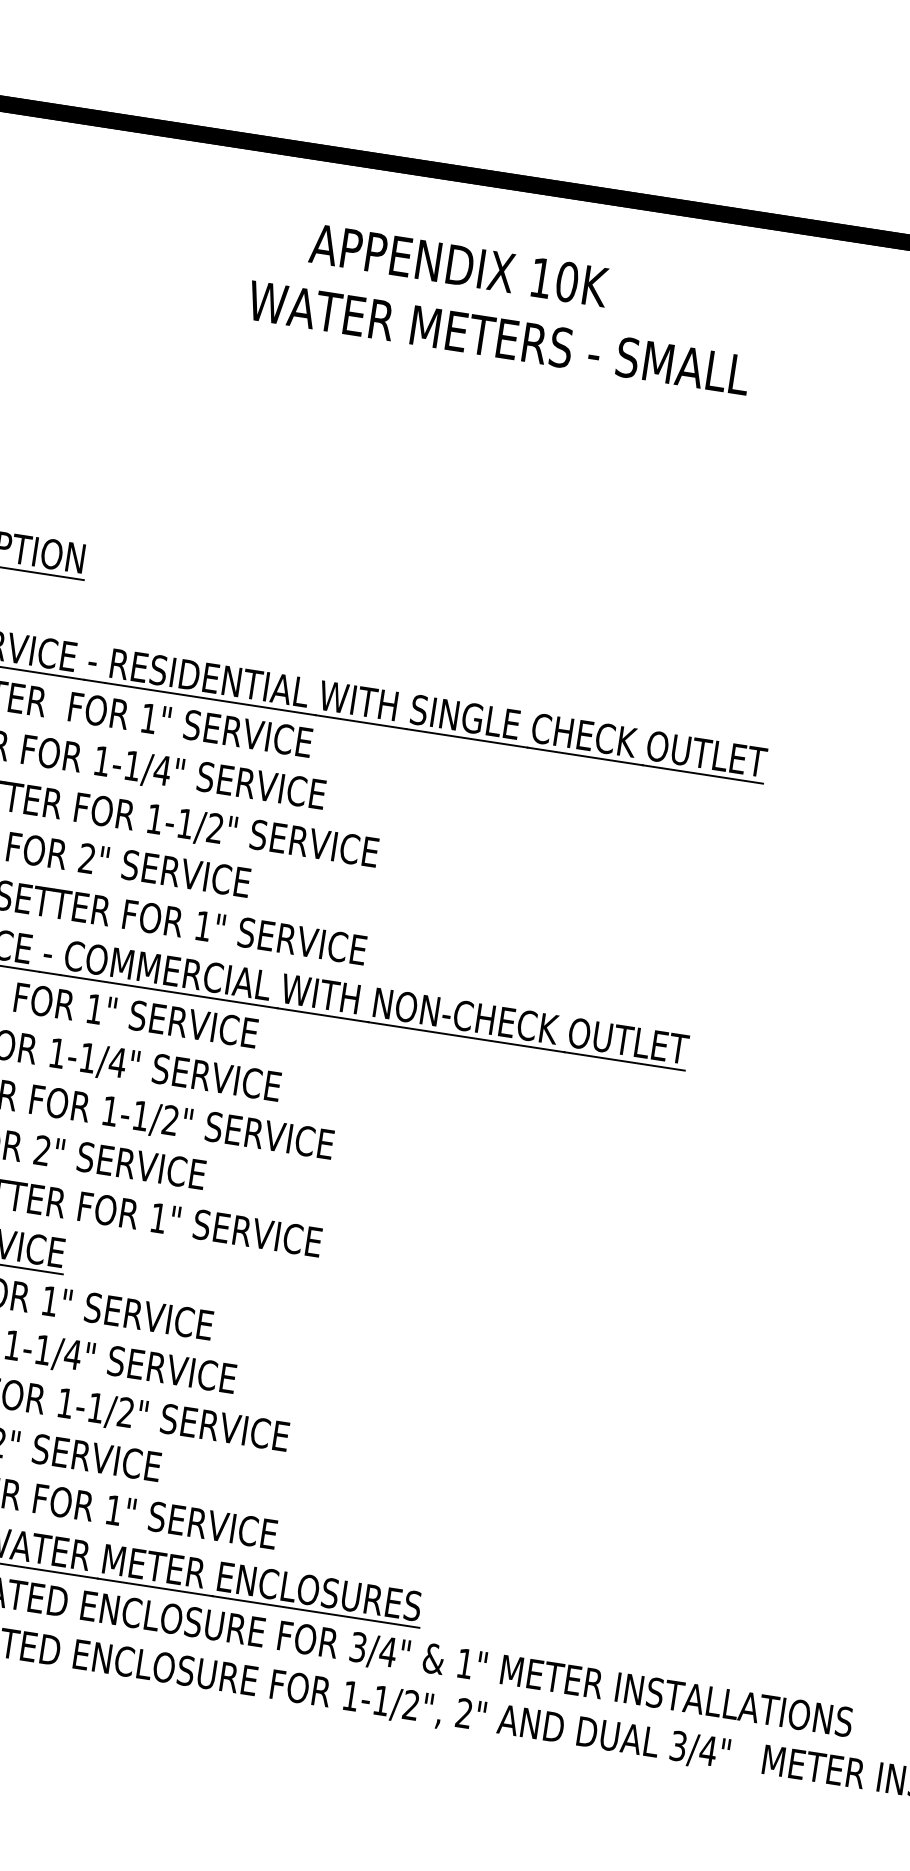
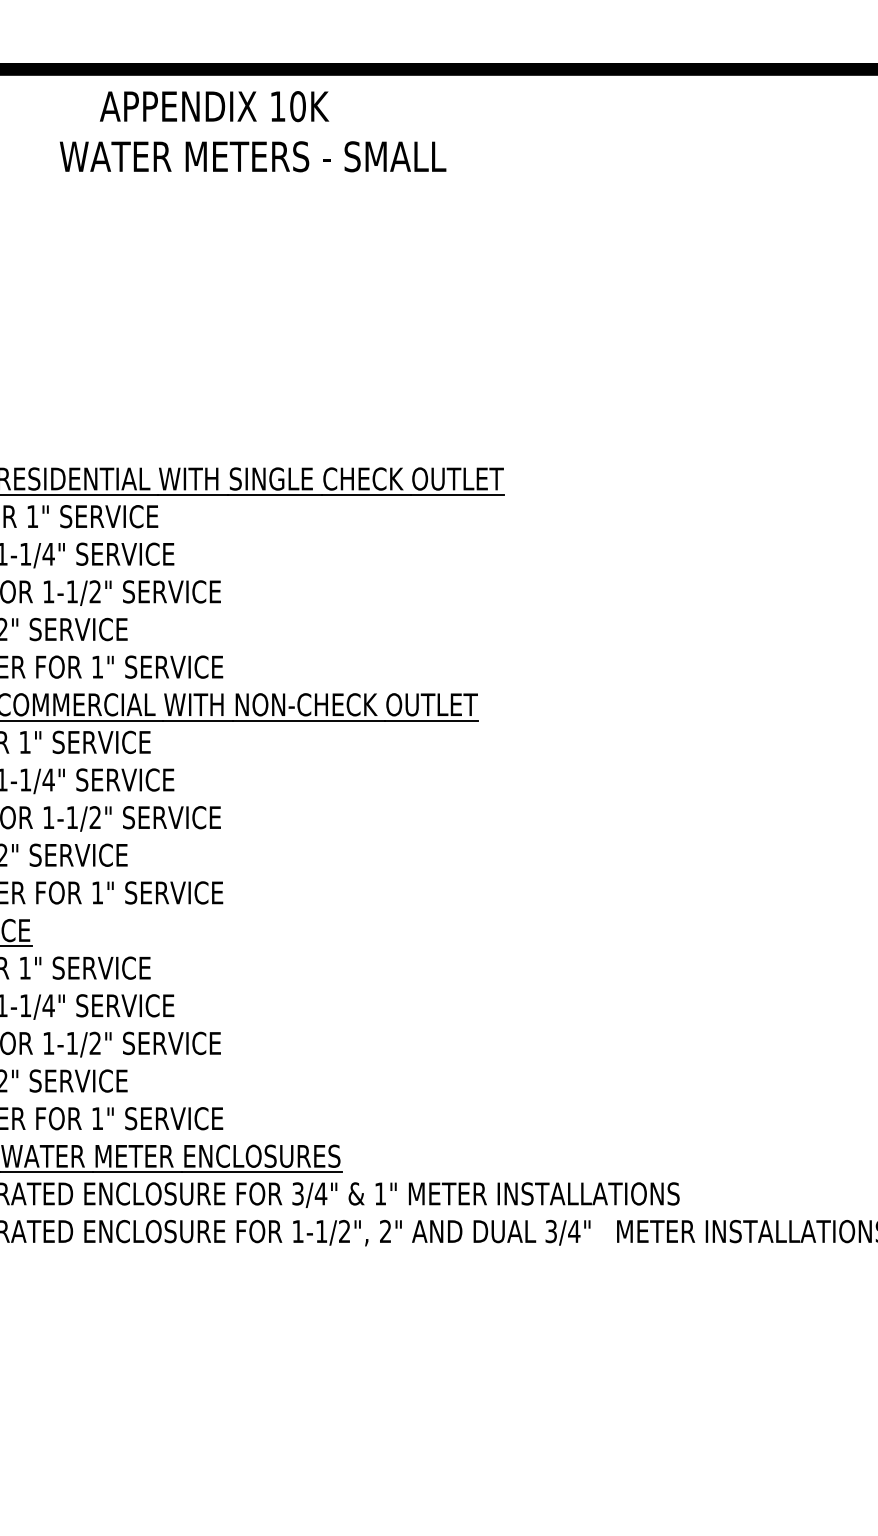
text: (503, 305) -> (252, 131), moved

